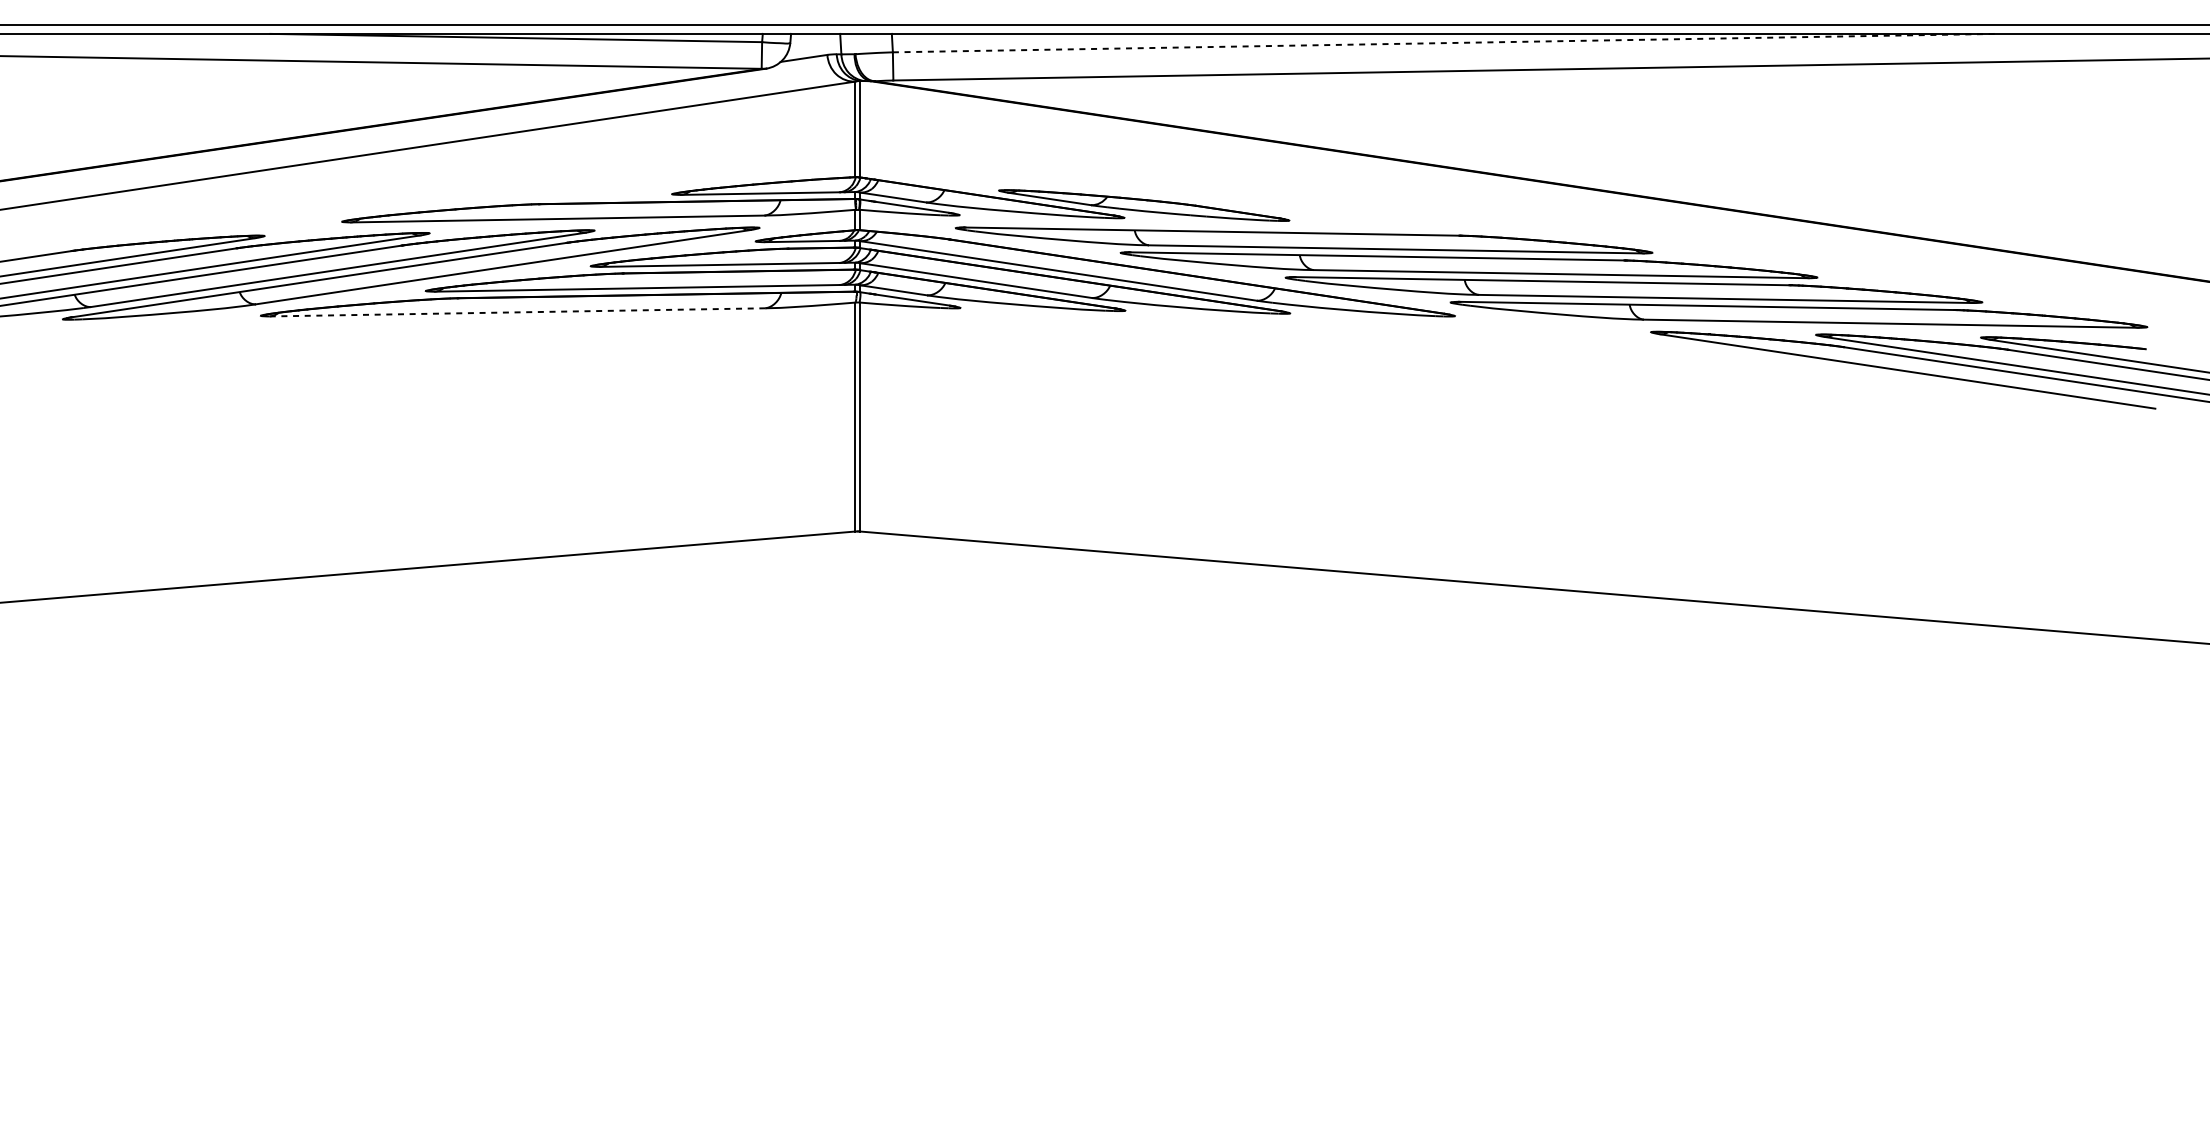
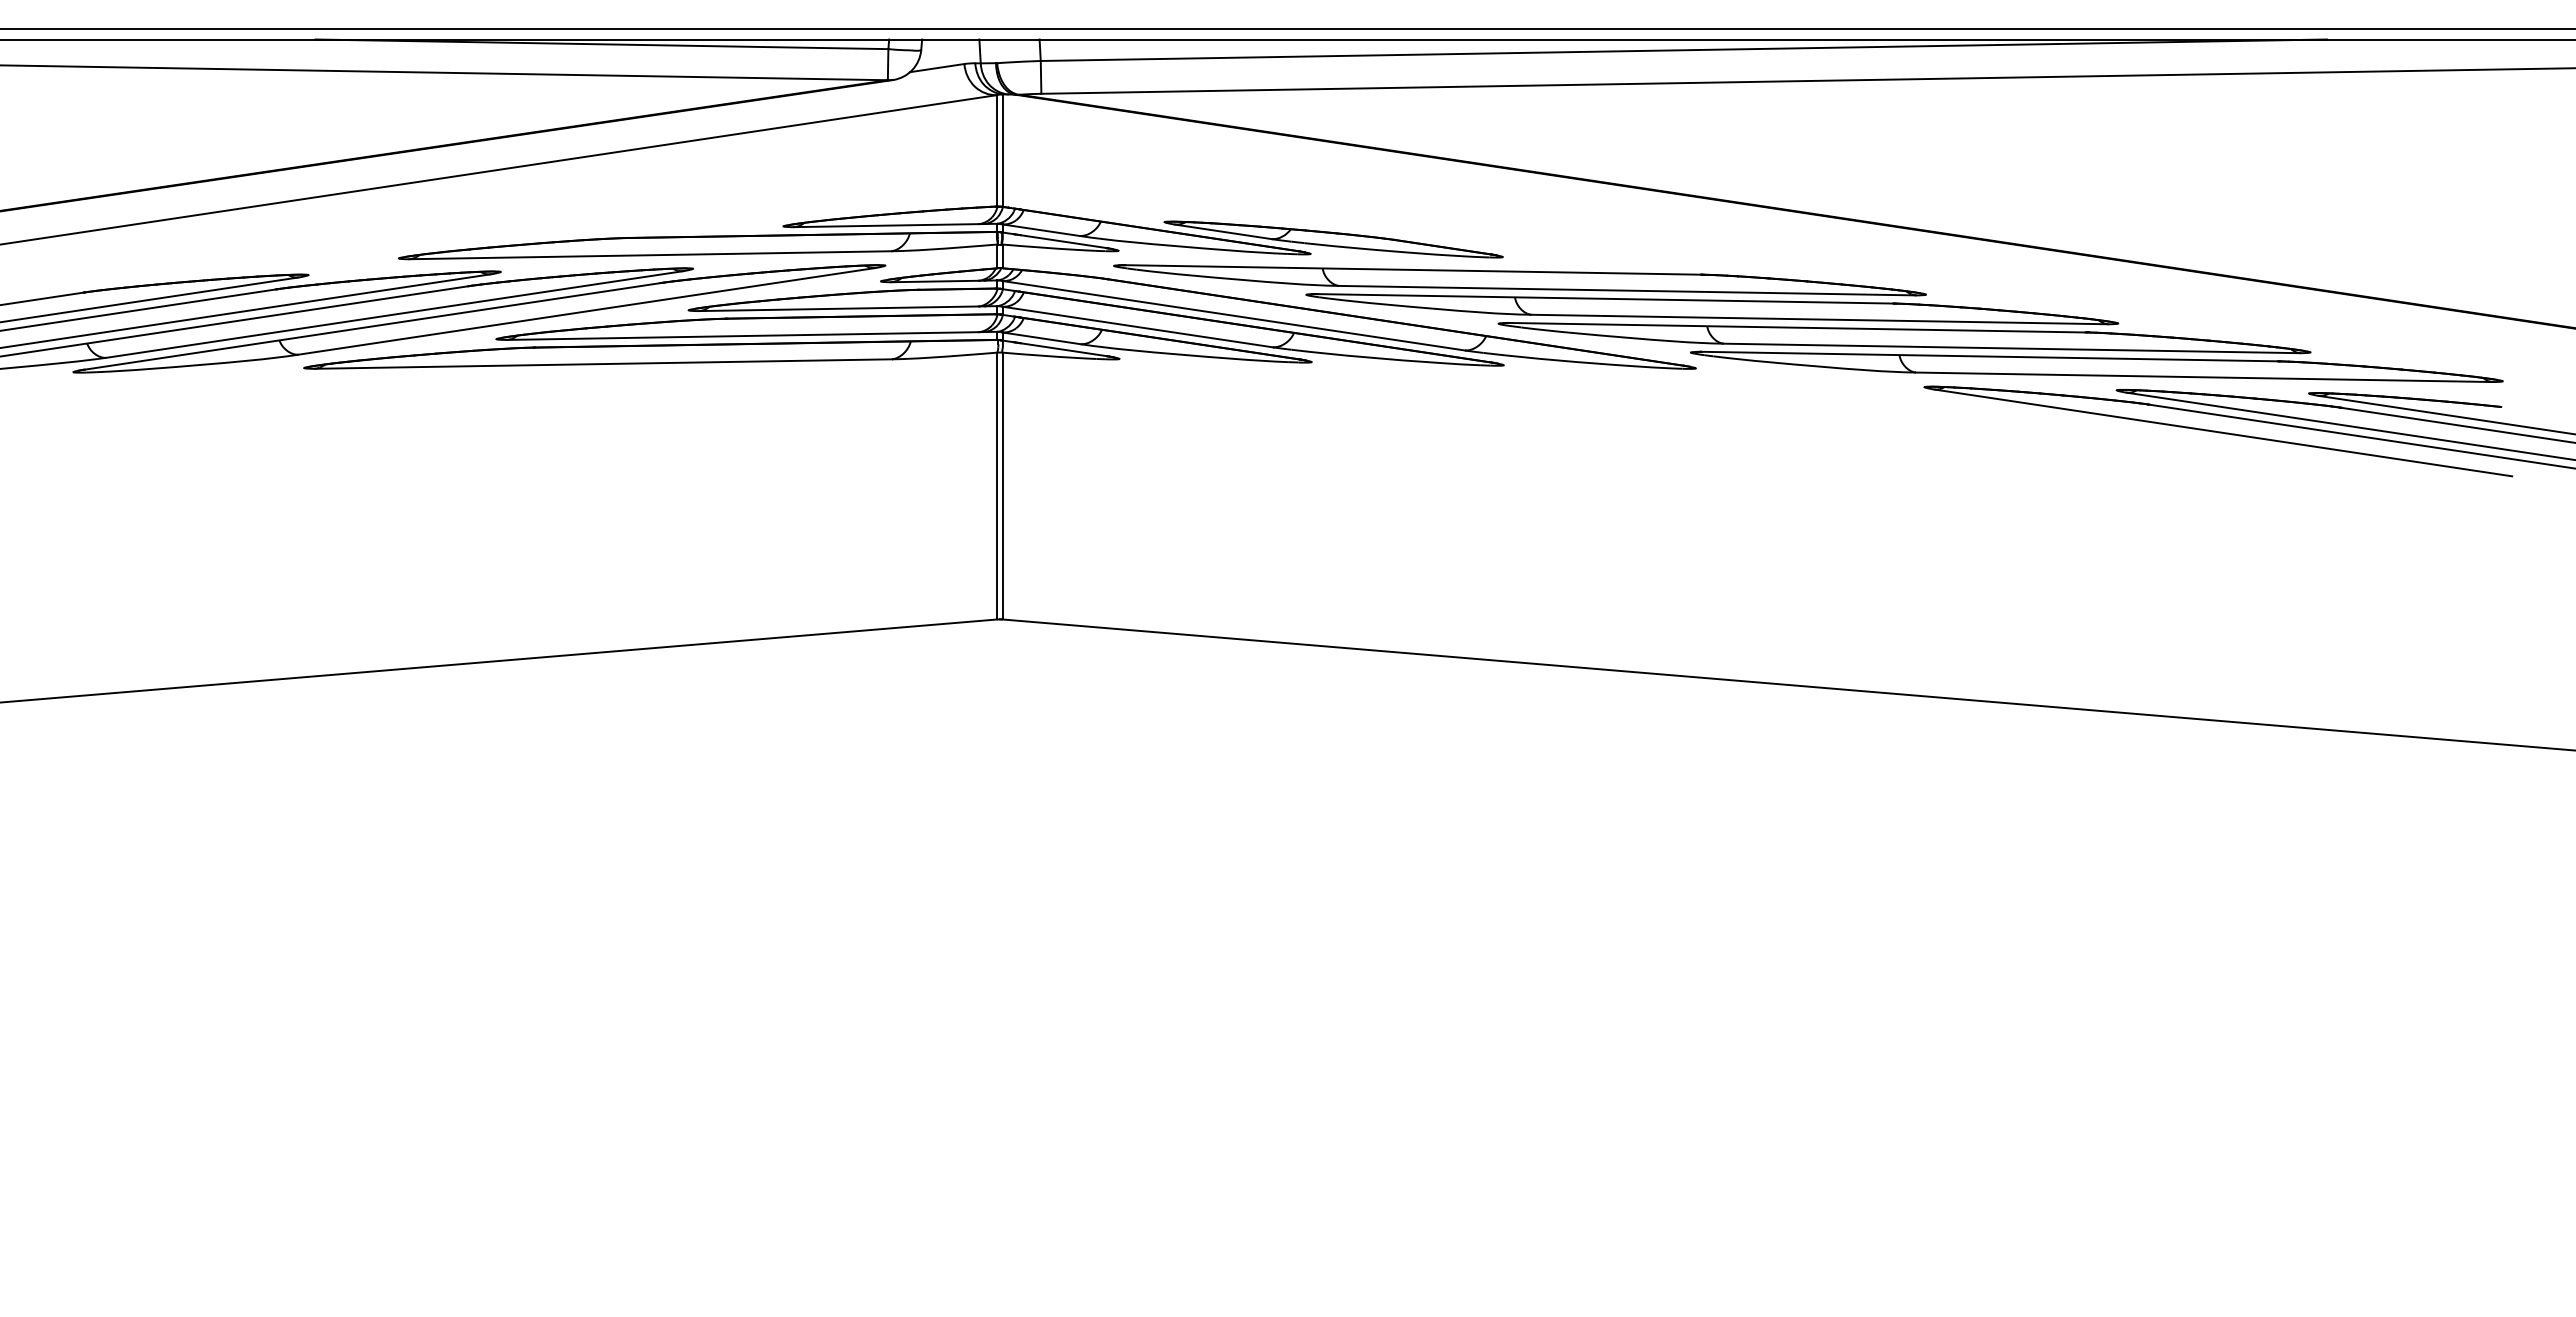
line: (1445, 43) -> (1684, 50), dashed -> solid
line: (517, 312) -> (603, 364), dashed -> solid

